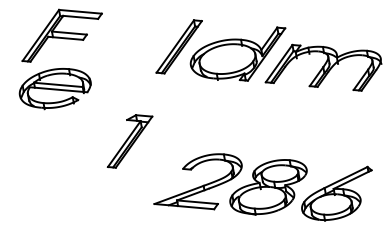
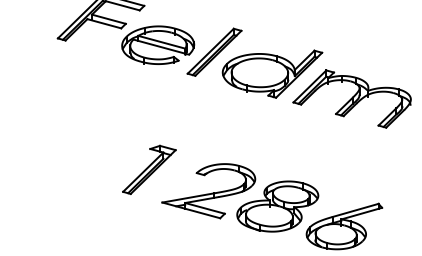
part: (55, 87) -> (158, 44), moved
part: (129, 140) -> (149, 169), moved

